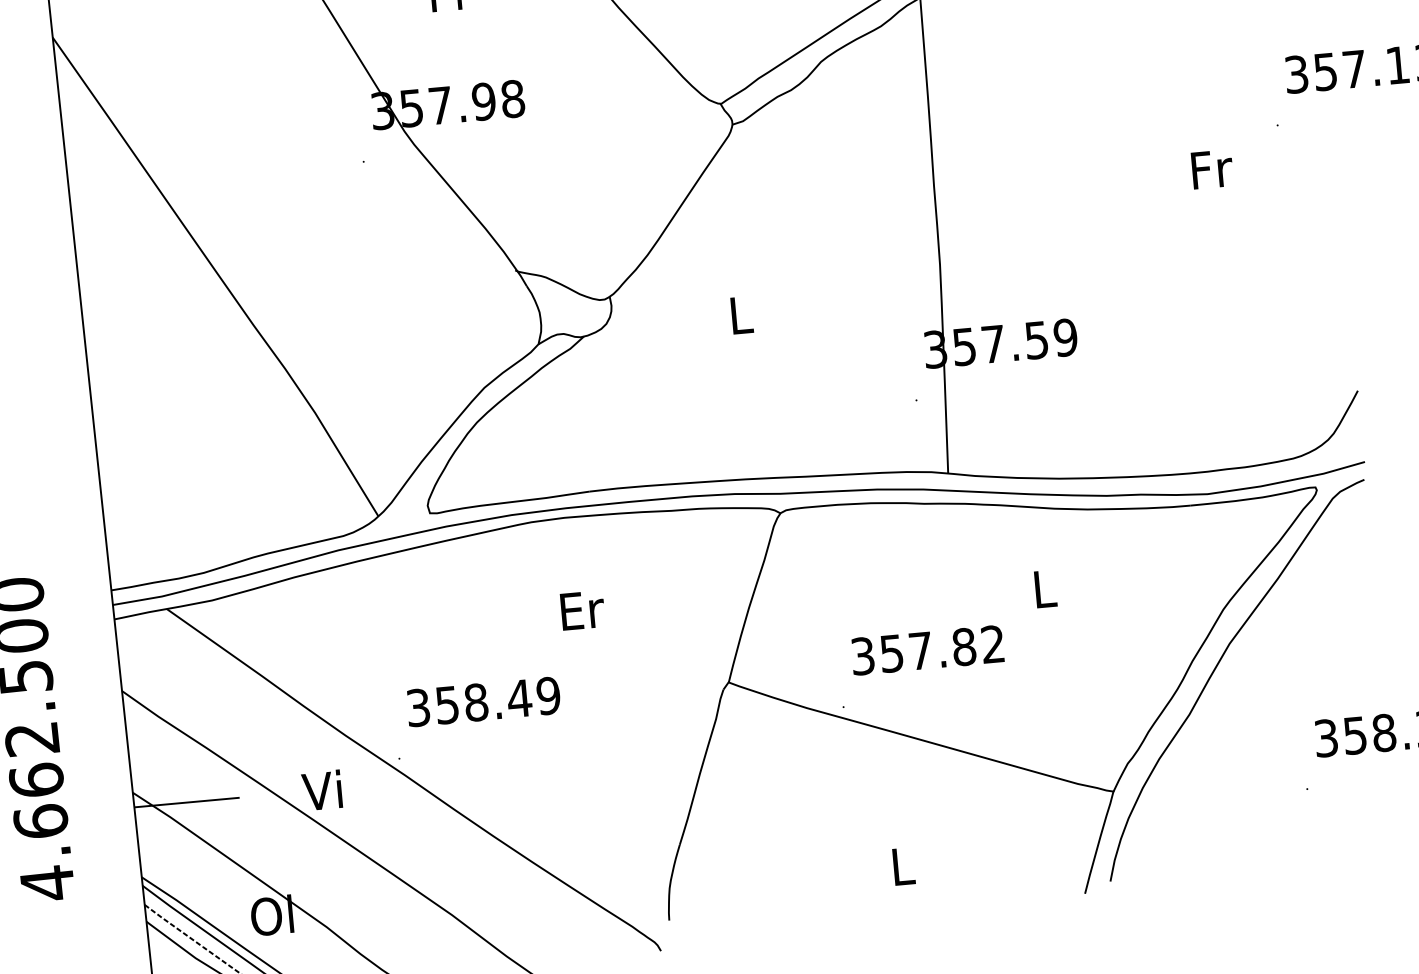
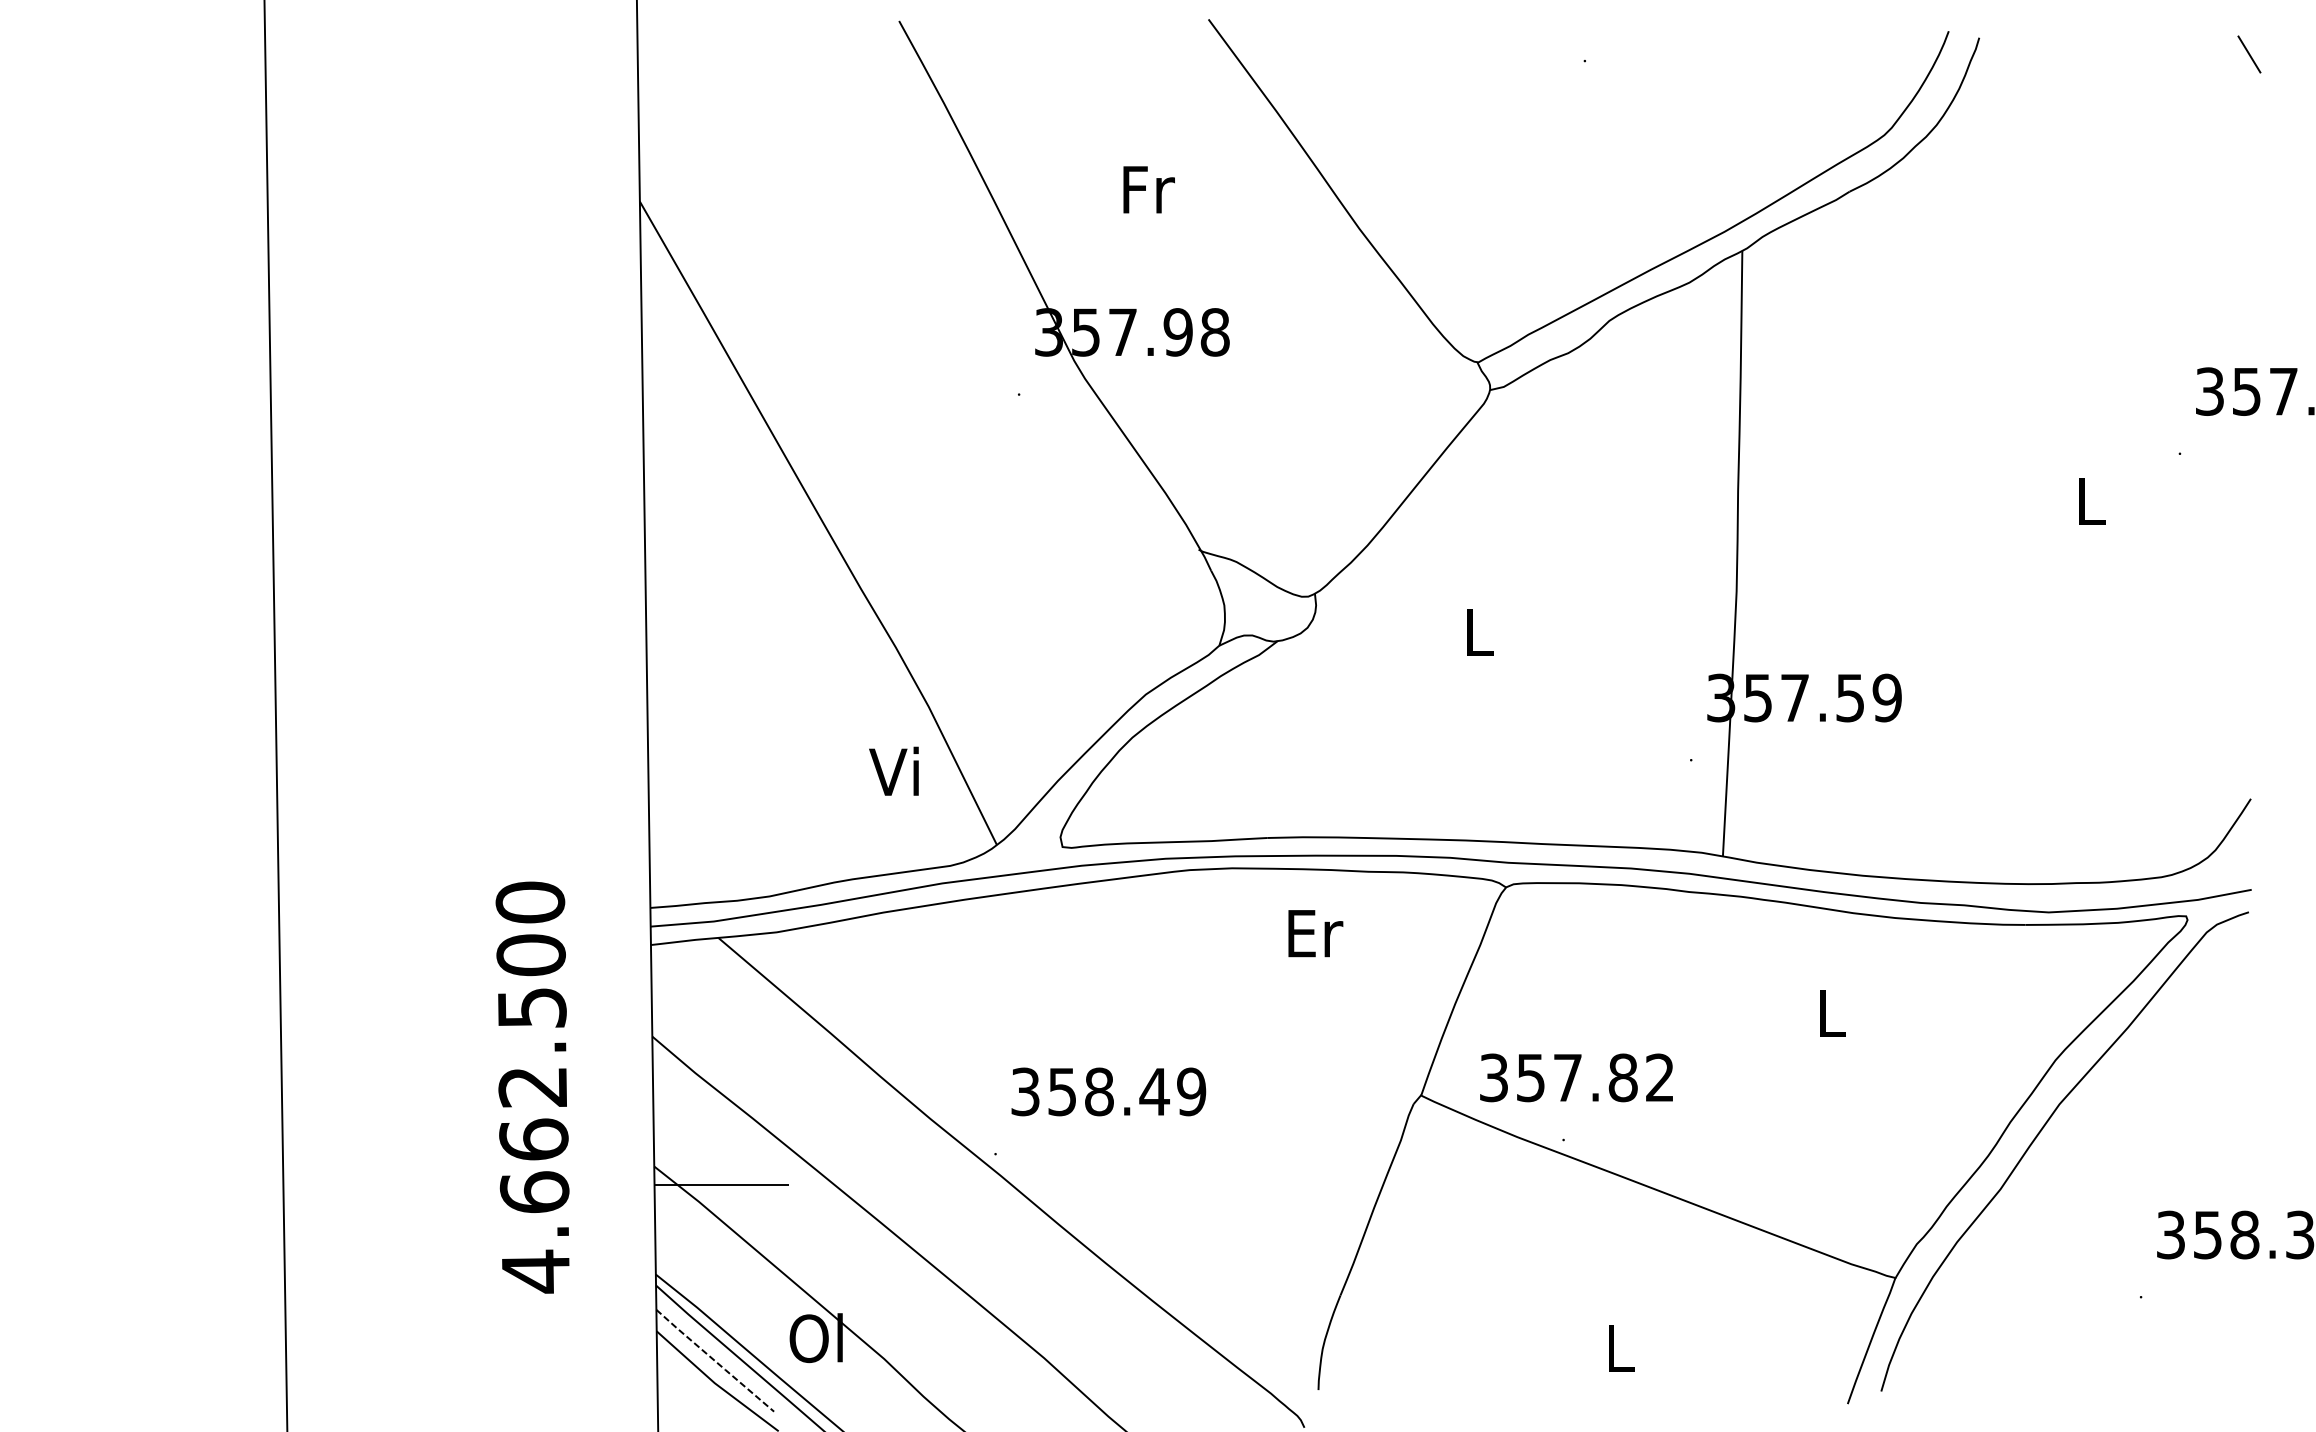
text: (1212, 169) -> (2092, 501), Fr -> L
text: (582, 610) -> (1315, 933), moved
text: (927, 650) -> (1576, 1077), moved
text: (321, 789) -> (893, 770), moved

